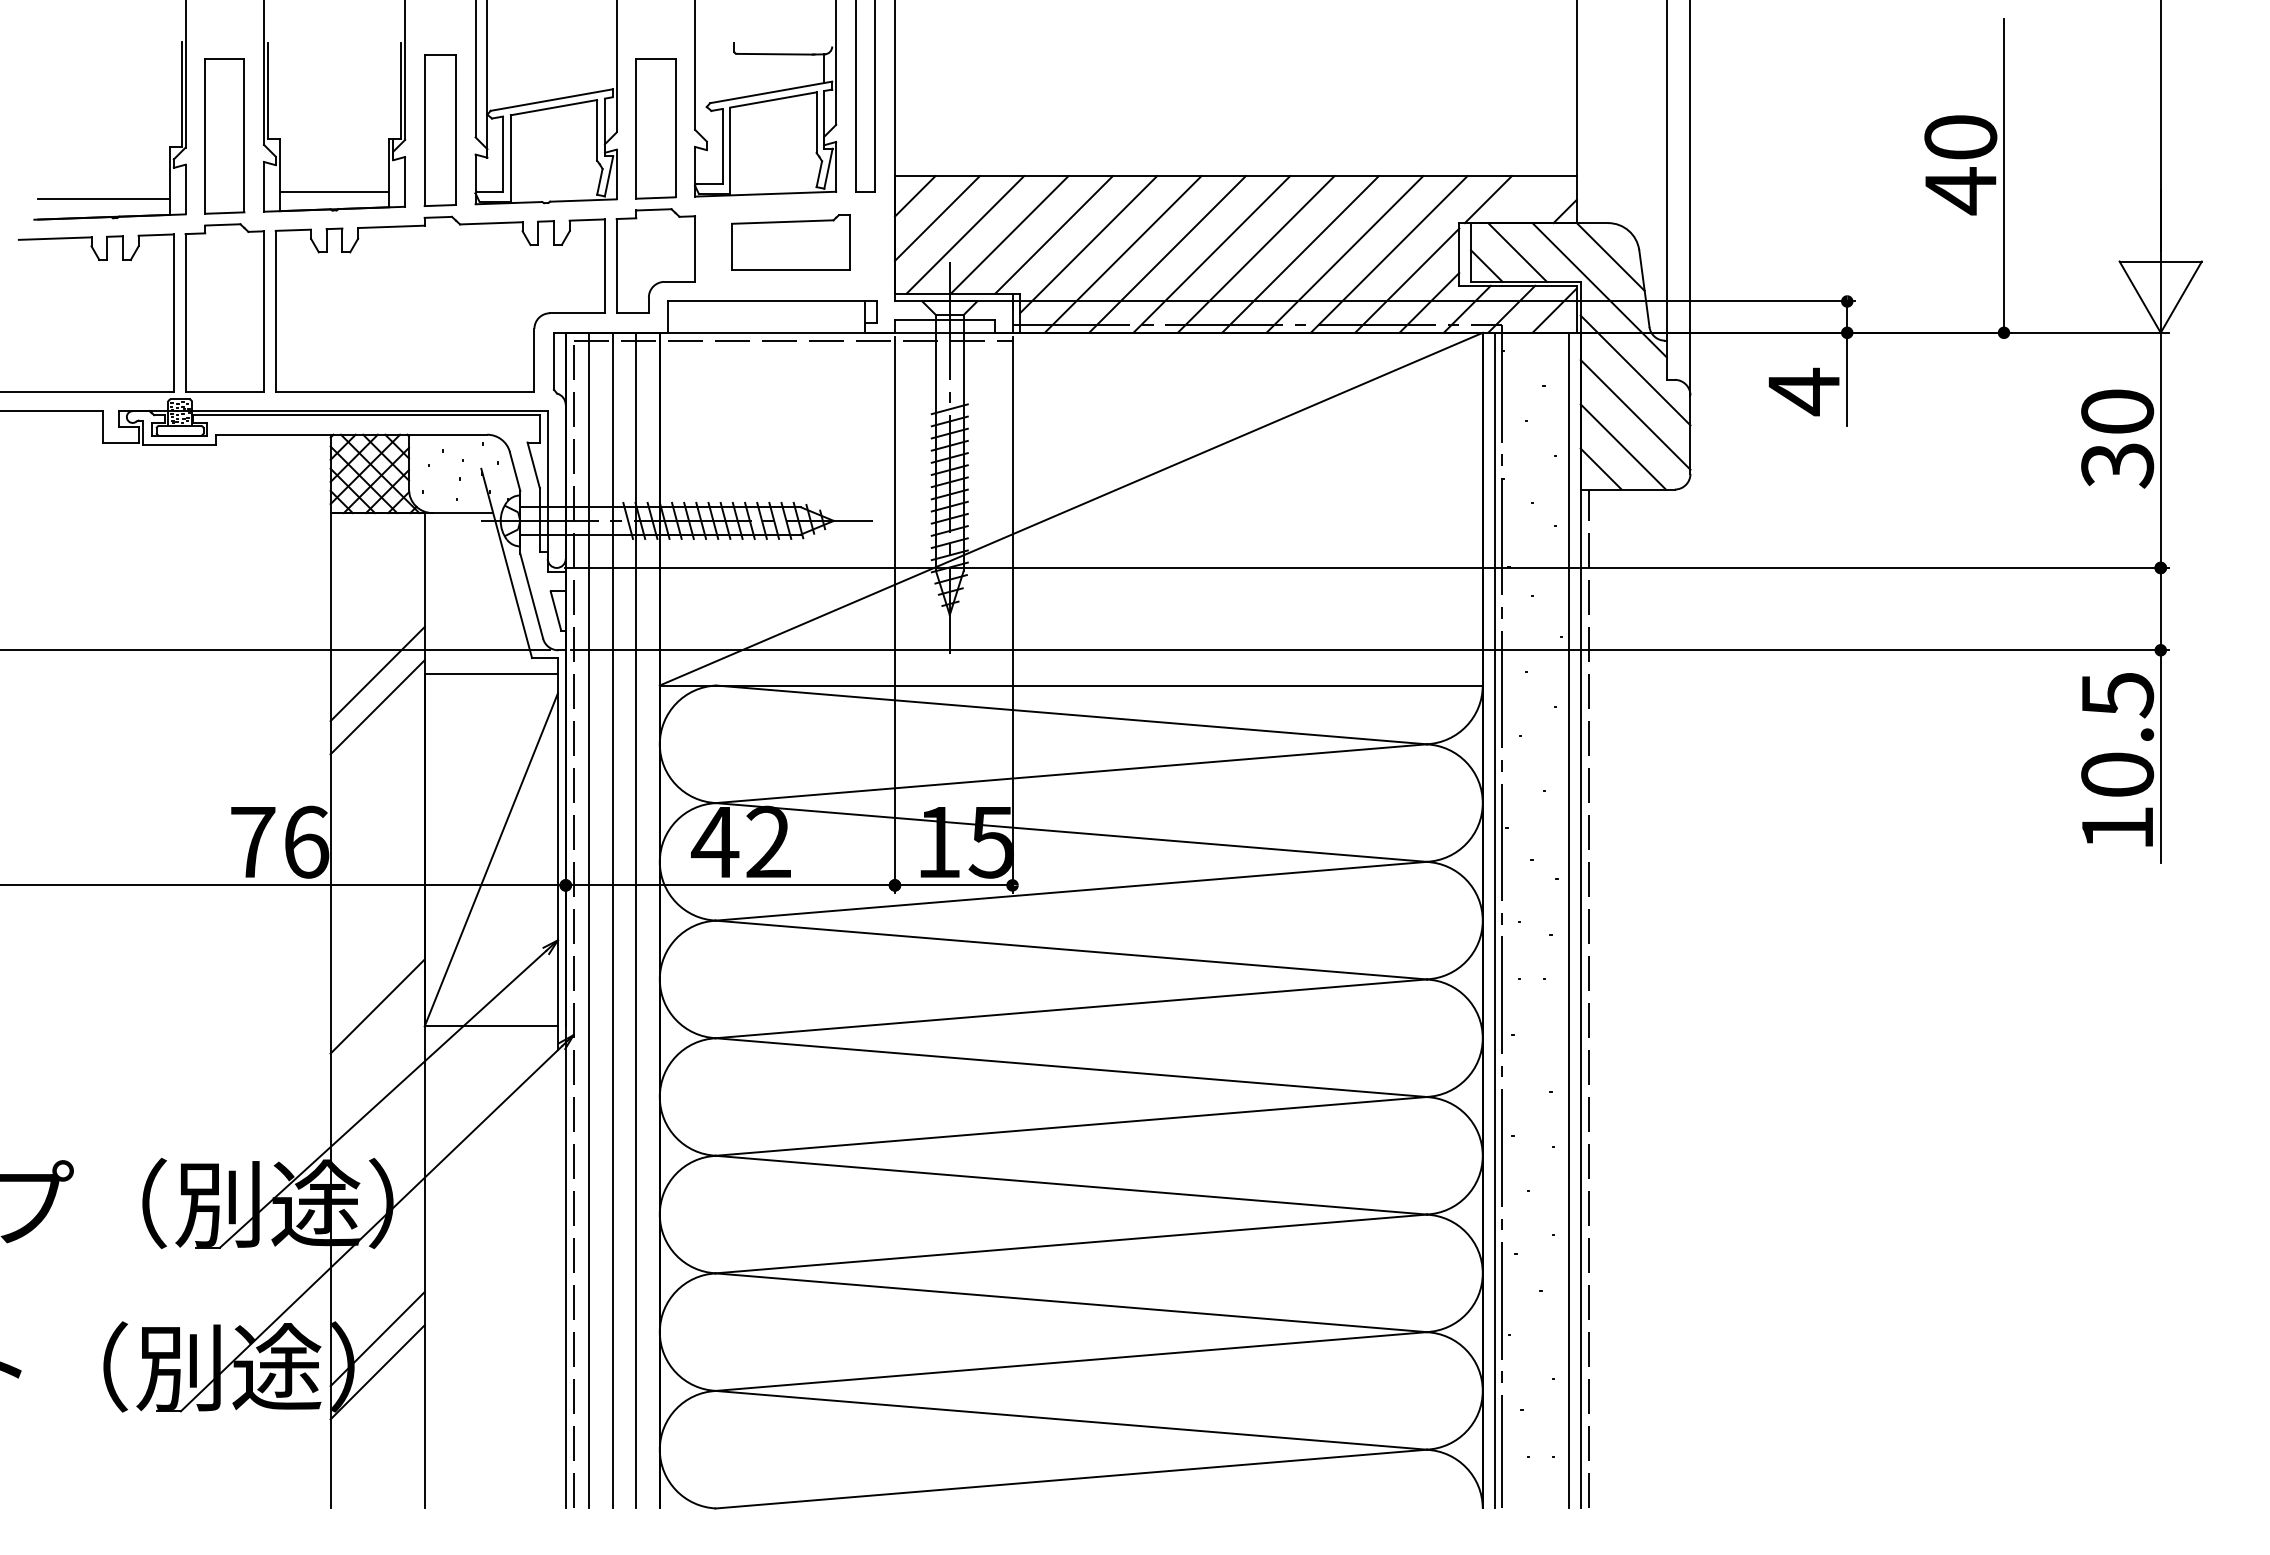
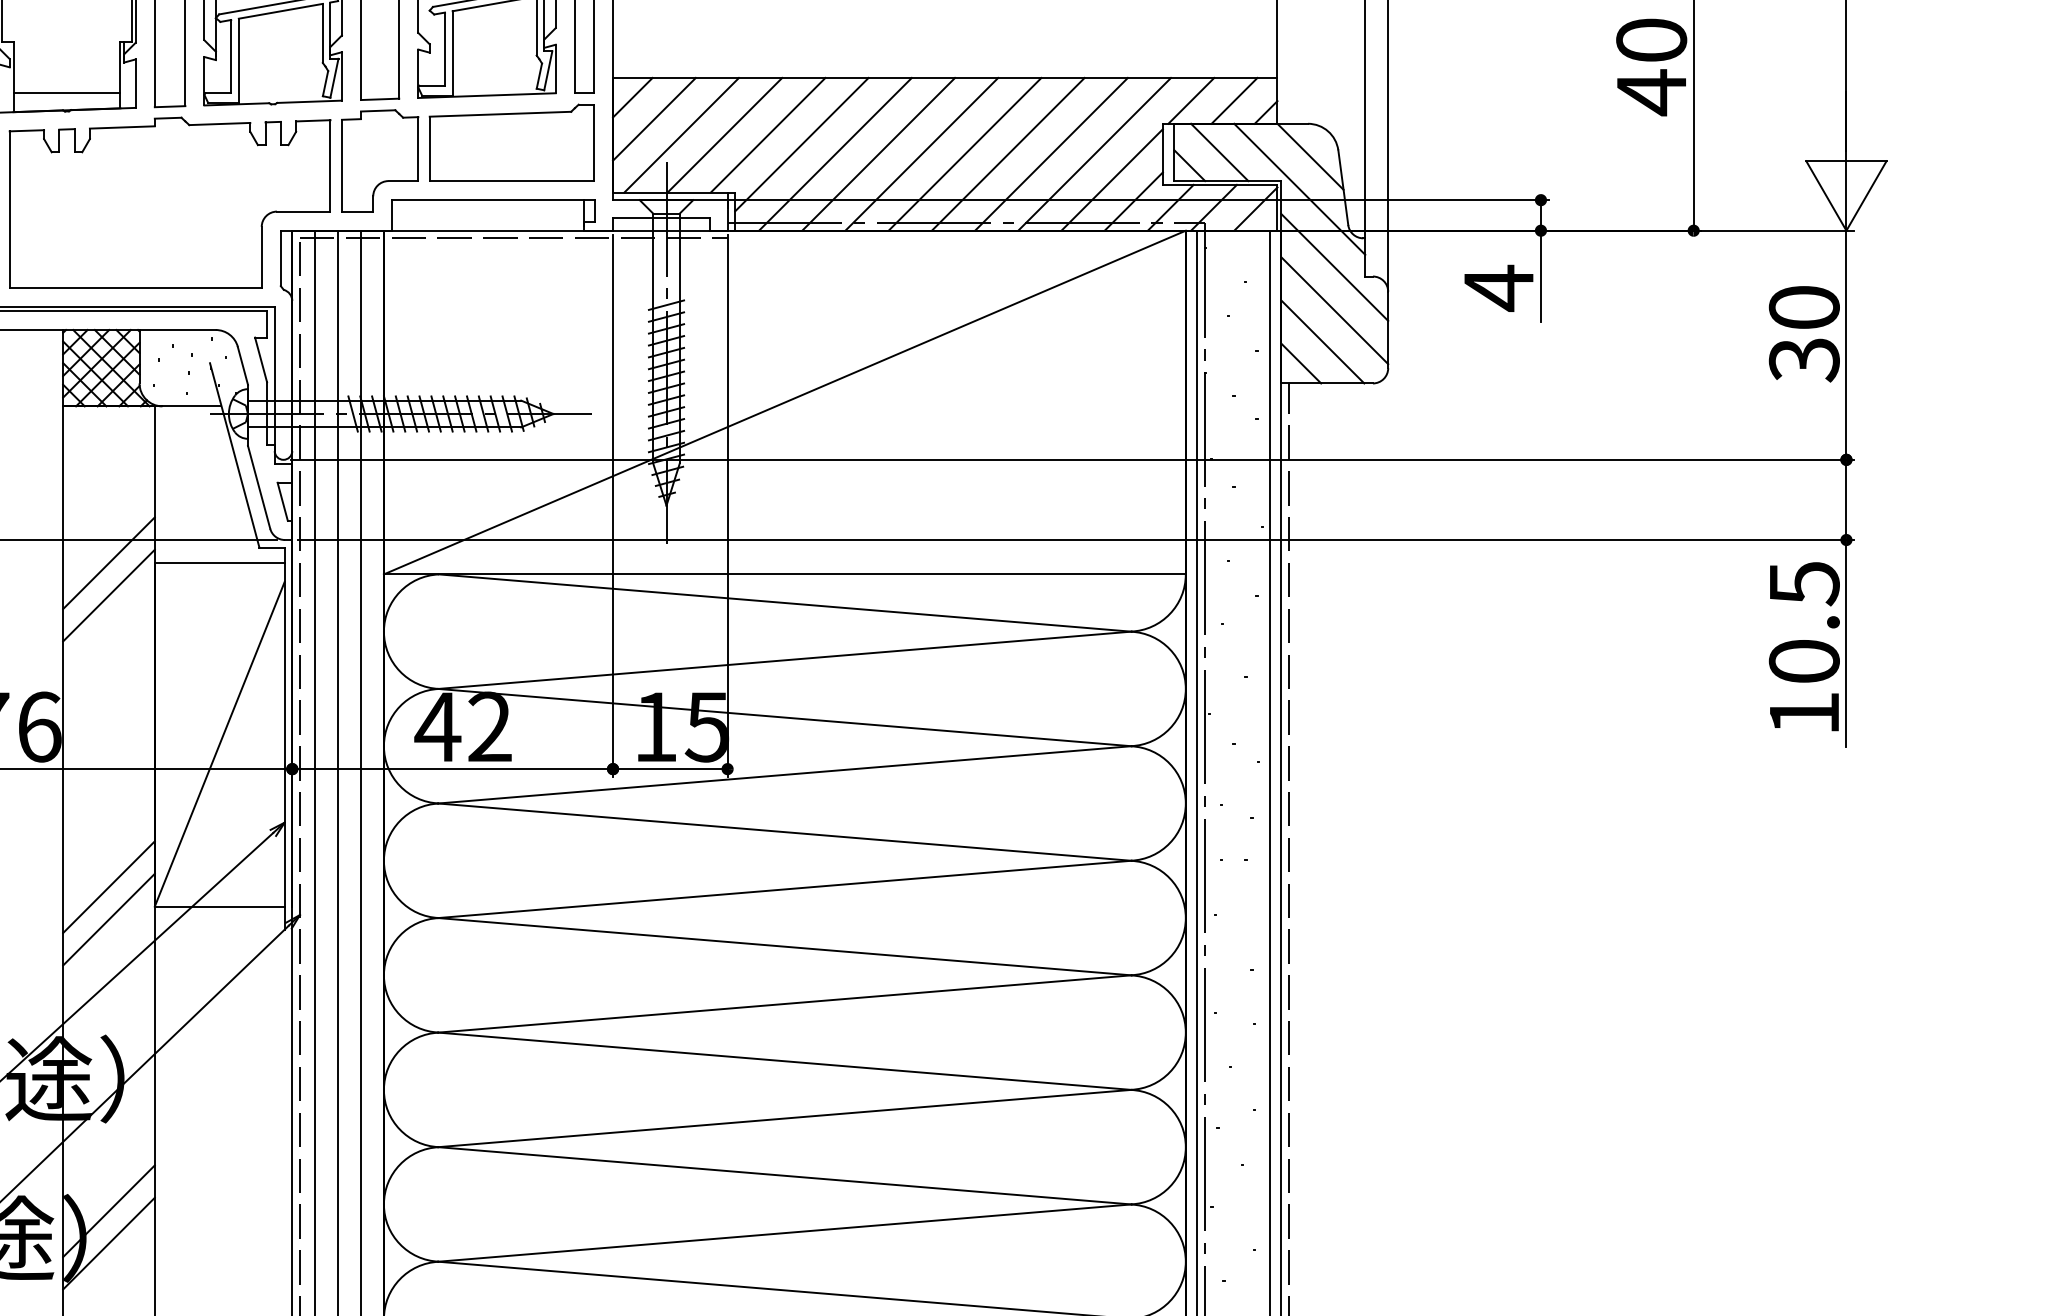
line: (1532, 199) -> (1234, 100), added
part: (790, 242) -> (511, 142), size x1.43
line: (377, 1039) -> (108, 919), added

